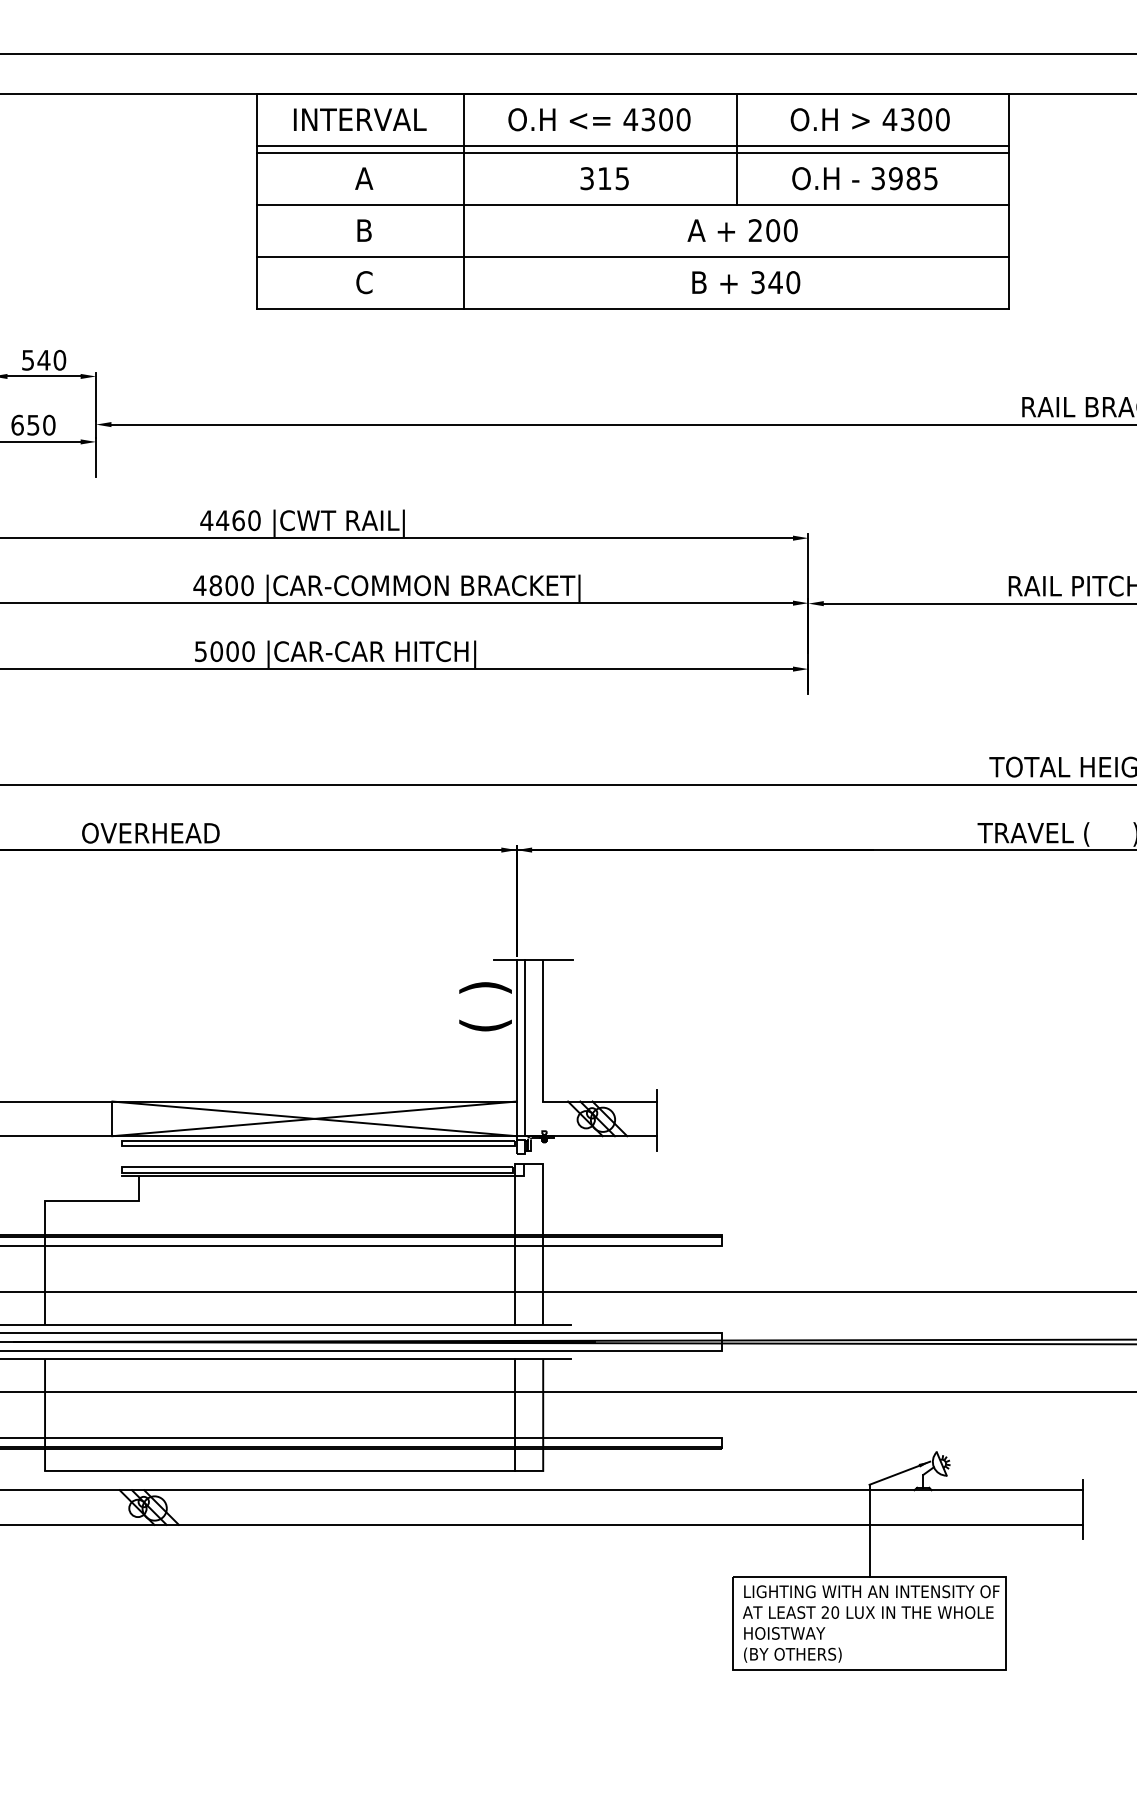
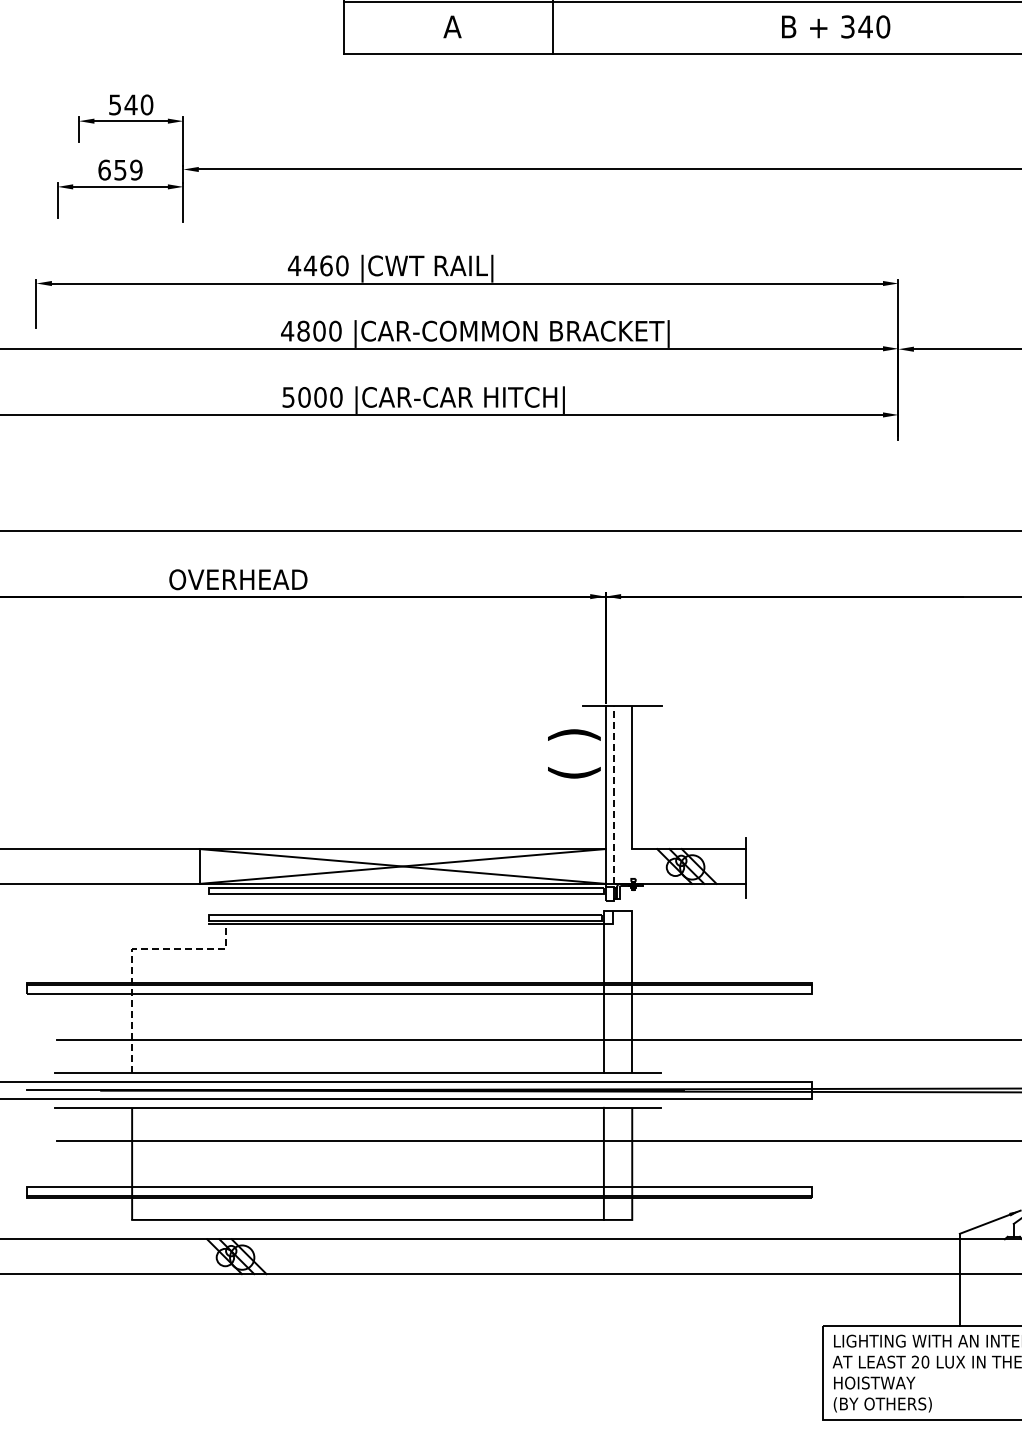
text: (364, 282) -> (452, 26), C -> A
text: (49, 425) -> (136, 170), 650 -> 659
line: (525, 1047) -> (614, 794), solid -> dashed
line: (45, 1202) -> (132, 950), solid -> dashed

